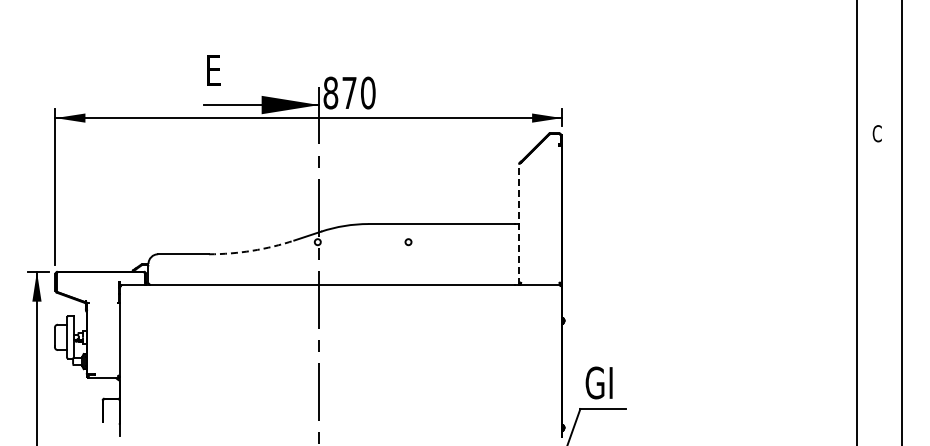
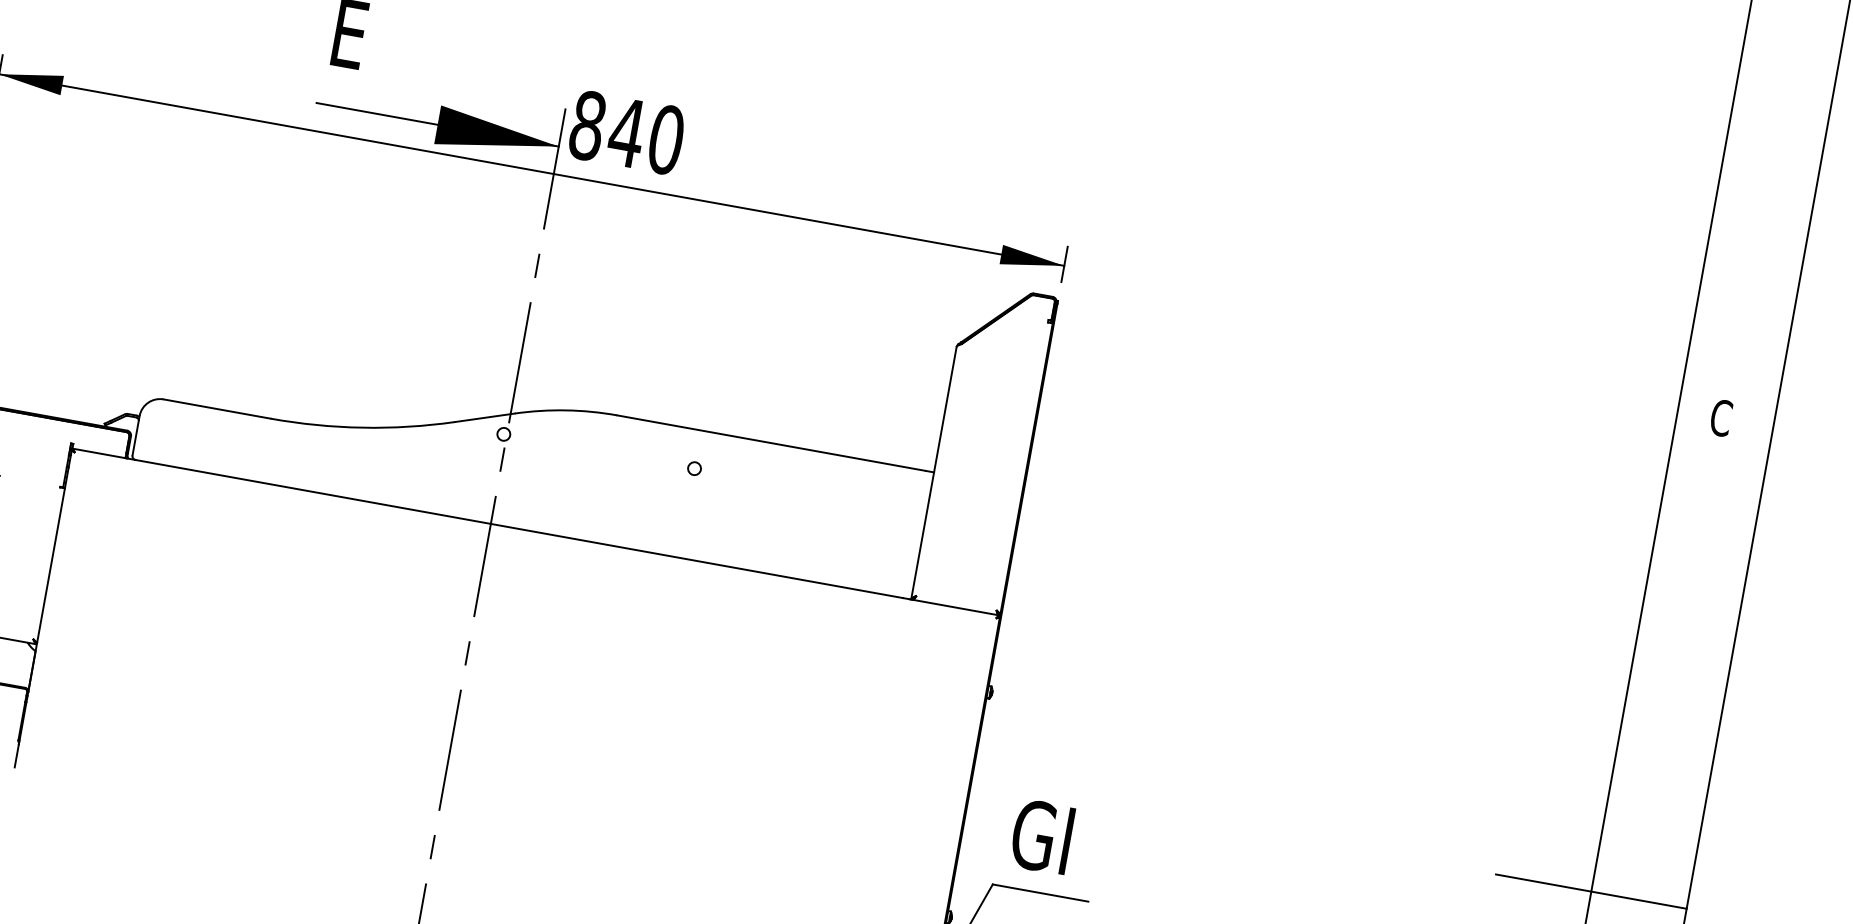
text: (349, 92) -> (627, 131), 870 -> 840
line: (519, 224) -> (934, 473), dashed -> solid
arc: (252, 250) -> (363, 427), dashed -> solid
line: (856, 362) -> (1590, 891), added

